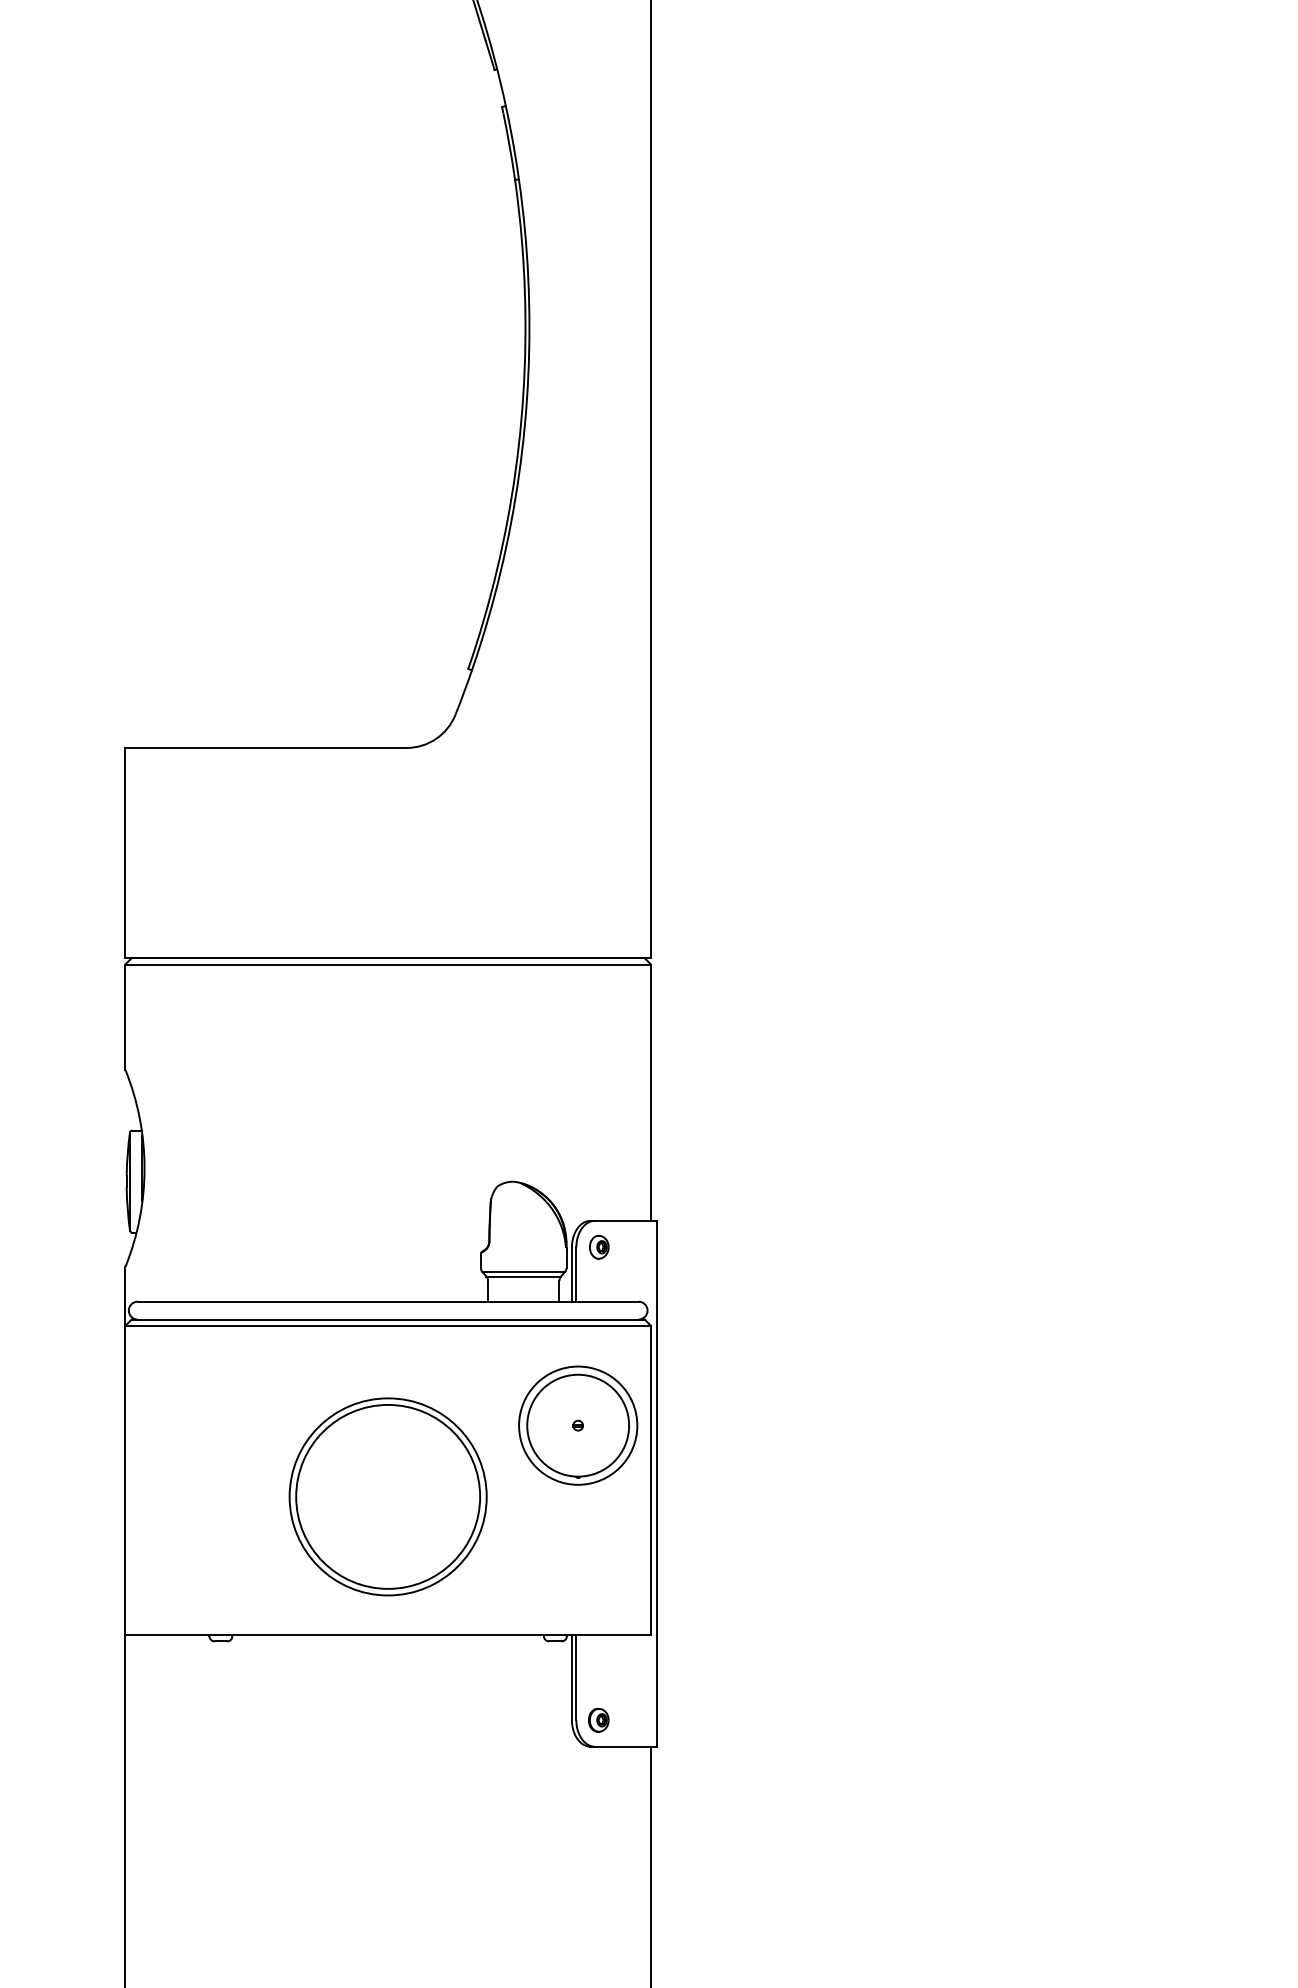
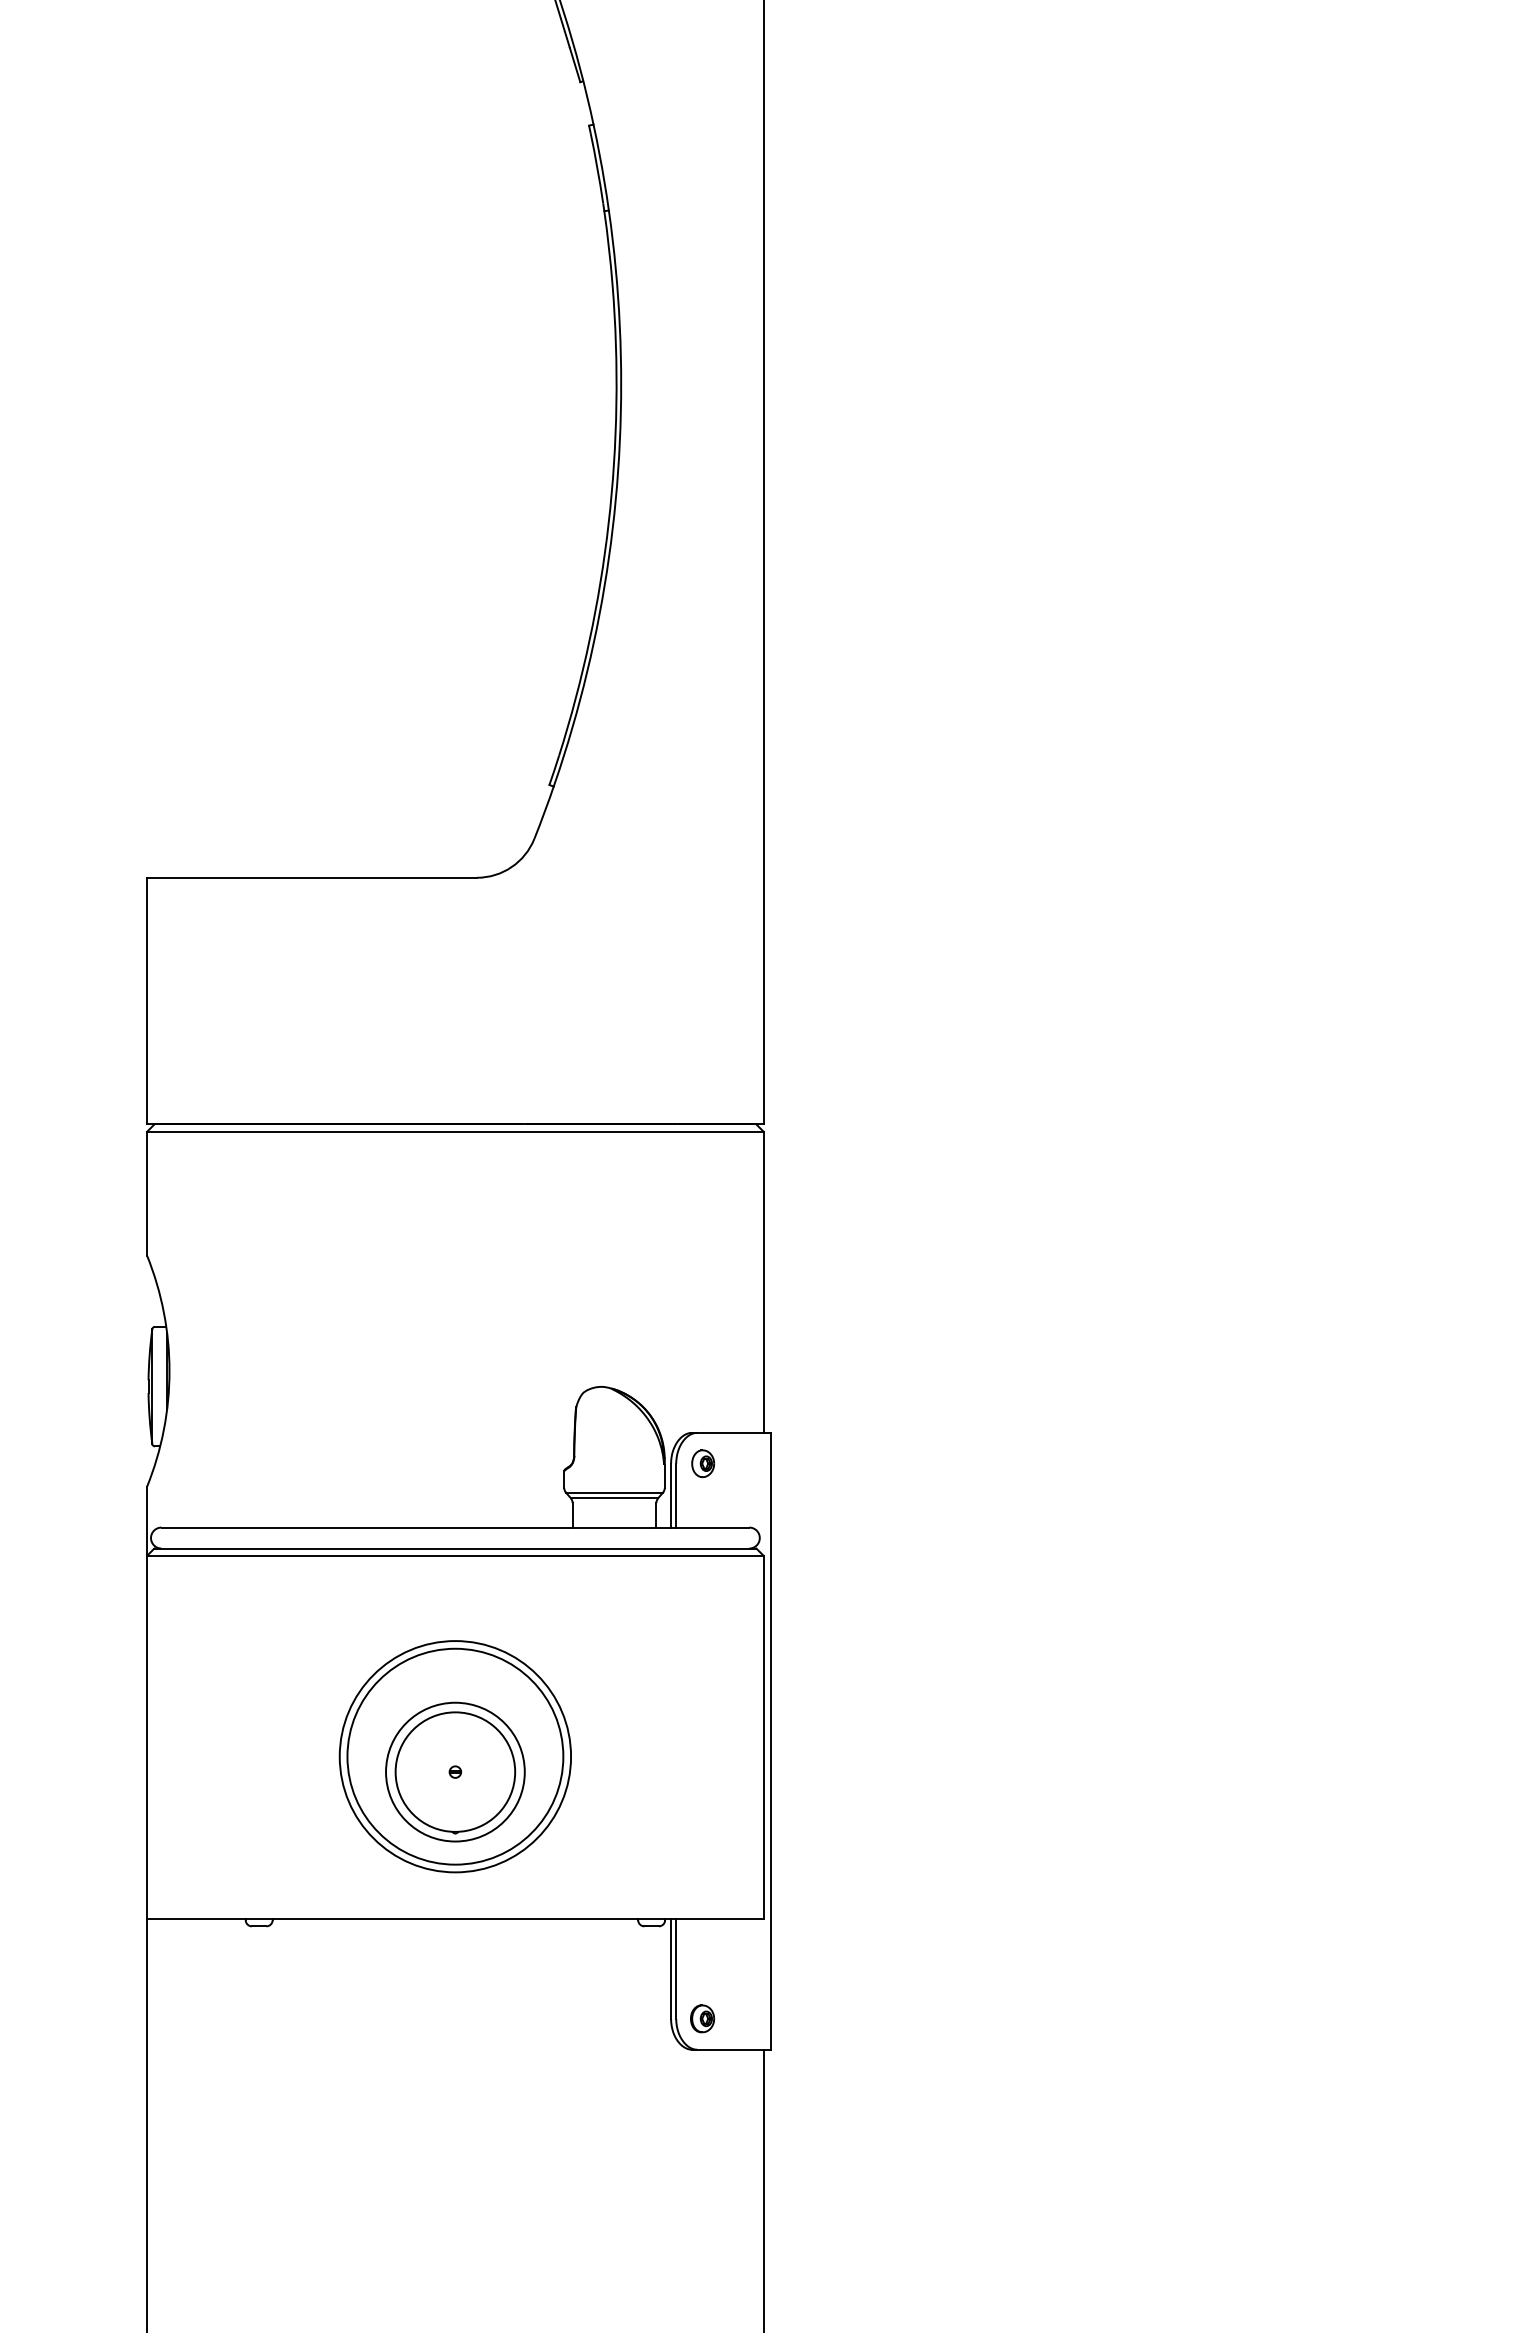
part: (578, 1425) -> (455, 1771), moved

